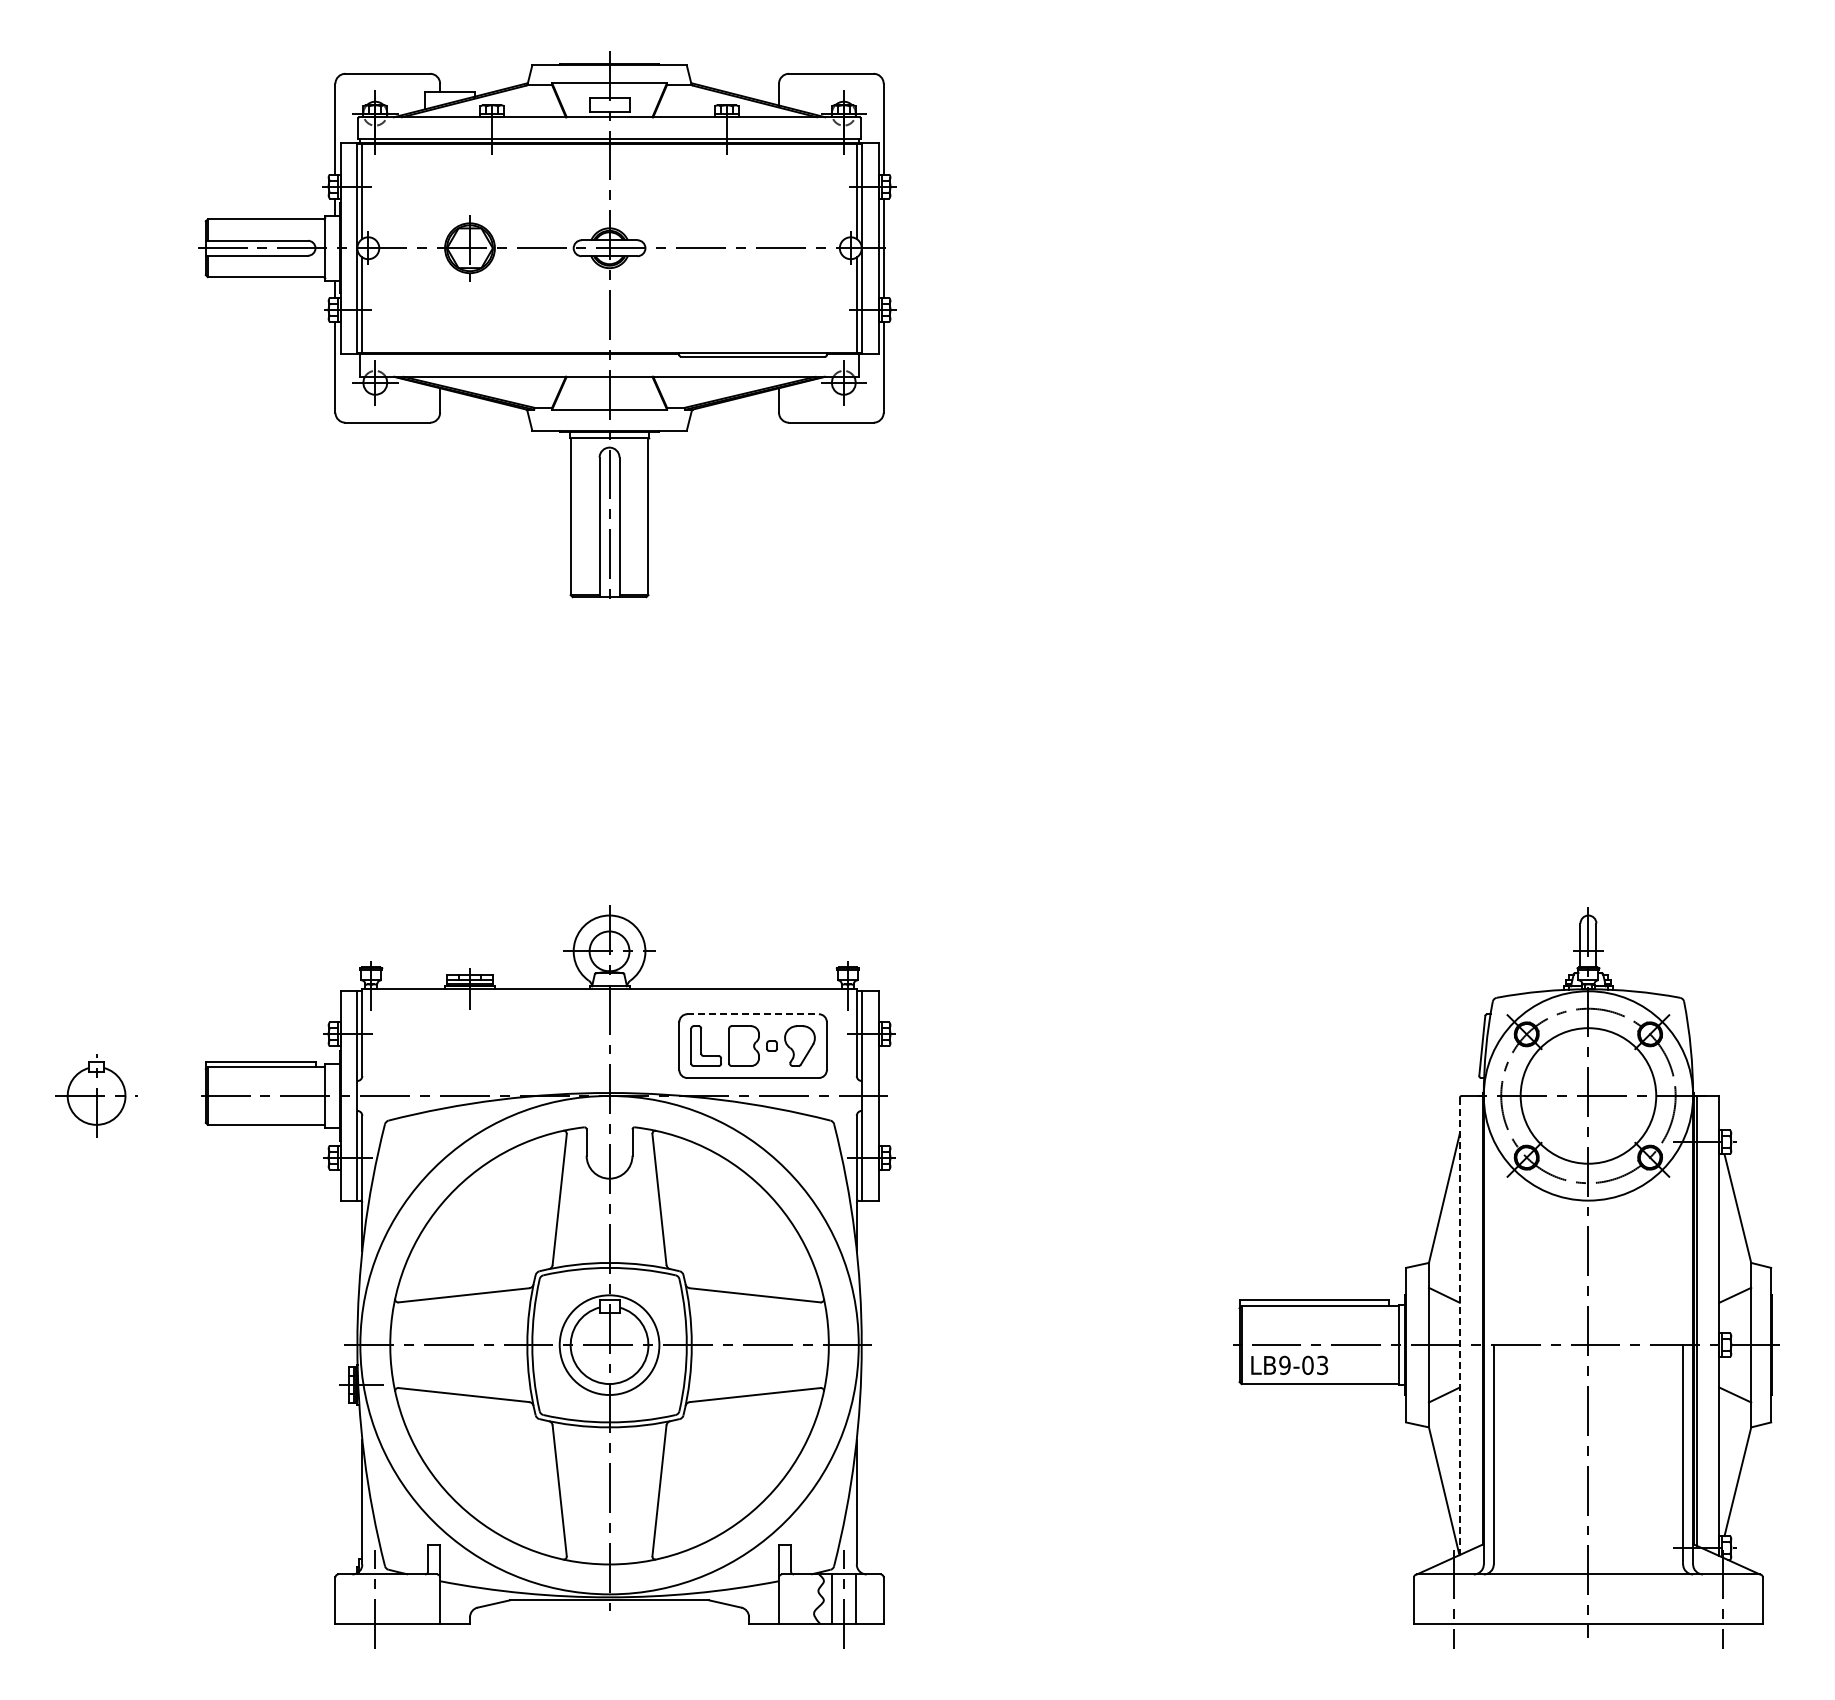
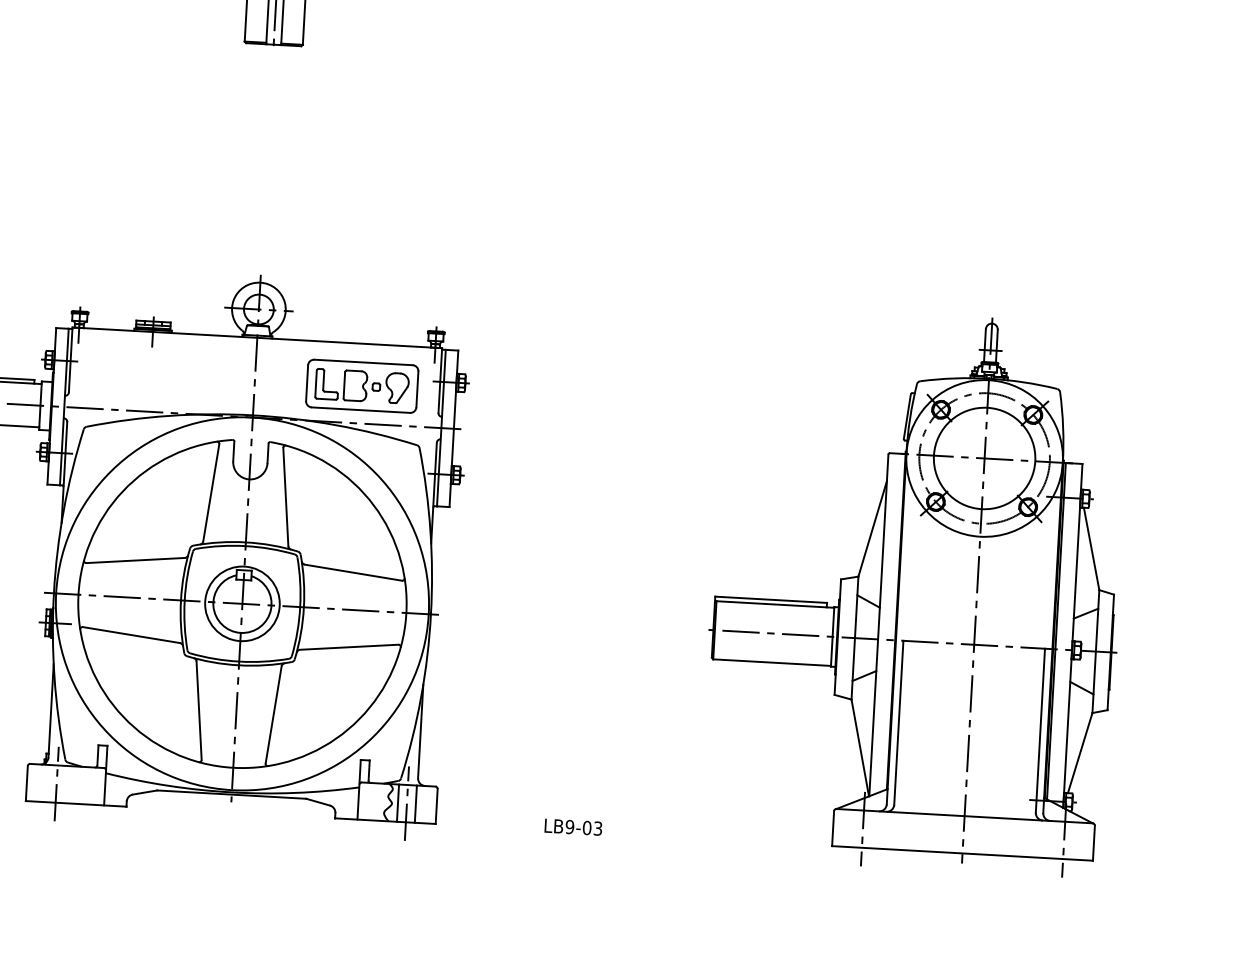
line: (753, 1014) -> (363, 362), dashed -> solid
line: (1459, 1326) -> (878, 625), dashed -> solid
text: (1289, 1365) -> (573, 827), moved

